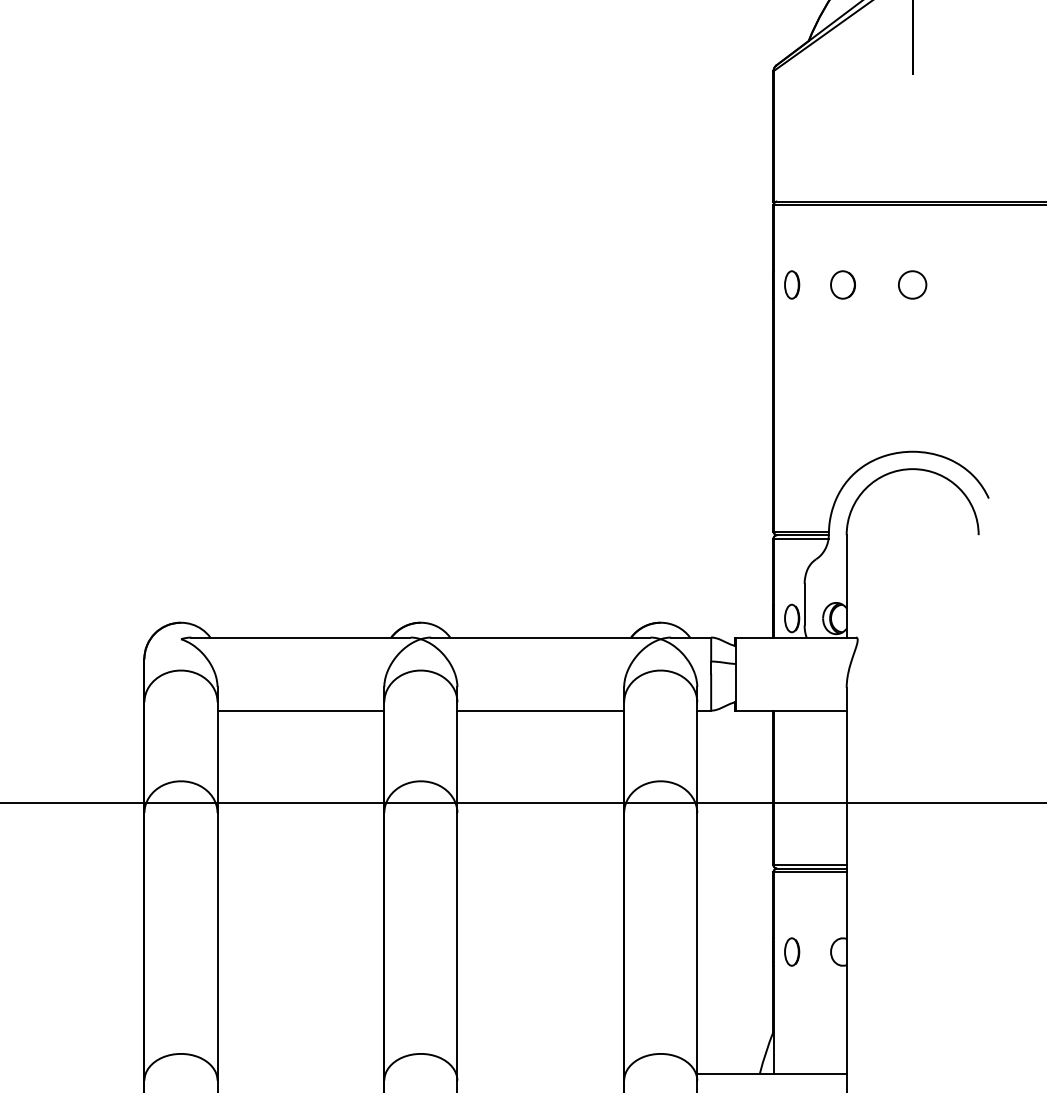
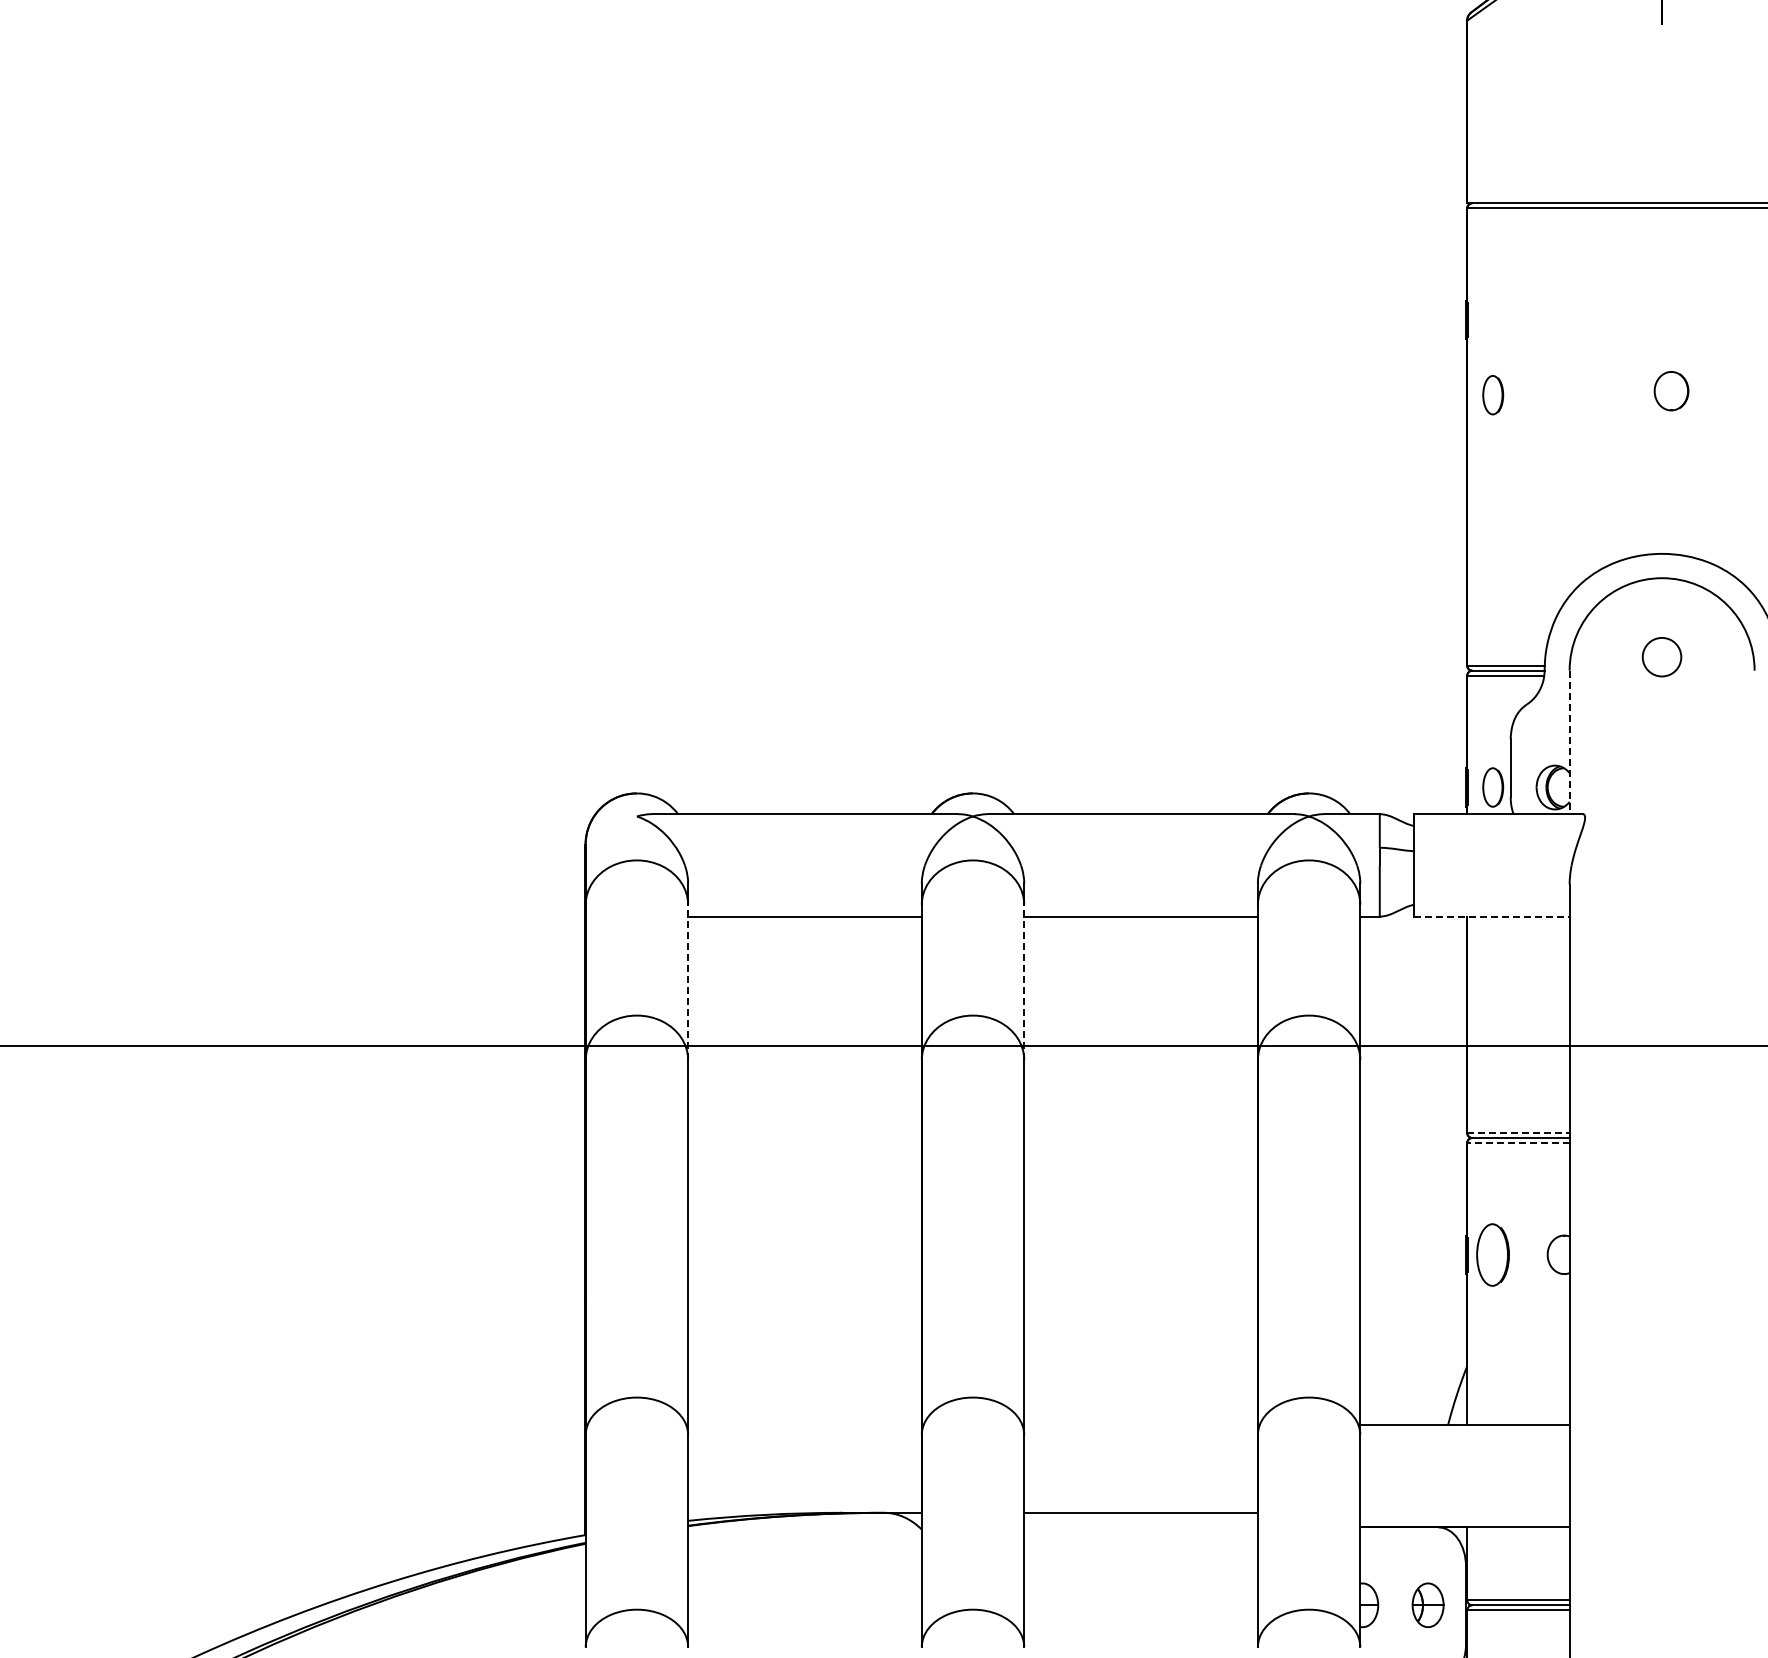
part: (792, 285) -> (1493, 395), moved
part: (843, 285) -> (1671, 391), moved
circle: (912, 285) -> (1661, 657), moved
line: (846, 586) -> (1569, 742), solid -> dashed
line: (790, 710) -> (1491, 916), solid -> dashed
line: (217, 757) -> (688, 982), solid -> dashed
line: (457, 757) -> (1024, 982), solid -> dashed
line: (810, 864) -> (1518, 1132), solid -> dashed
line: (809, 872) -> (1517, 1143), solid -> dashed
part: (792, 951) -> (1493, 1254), size x1.6

